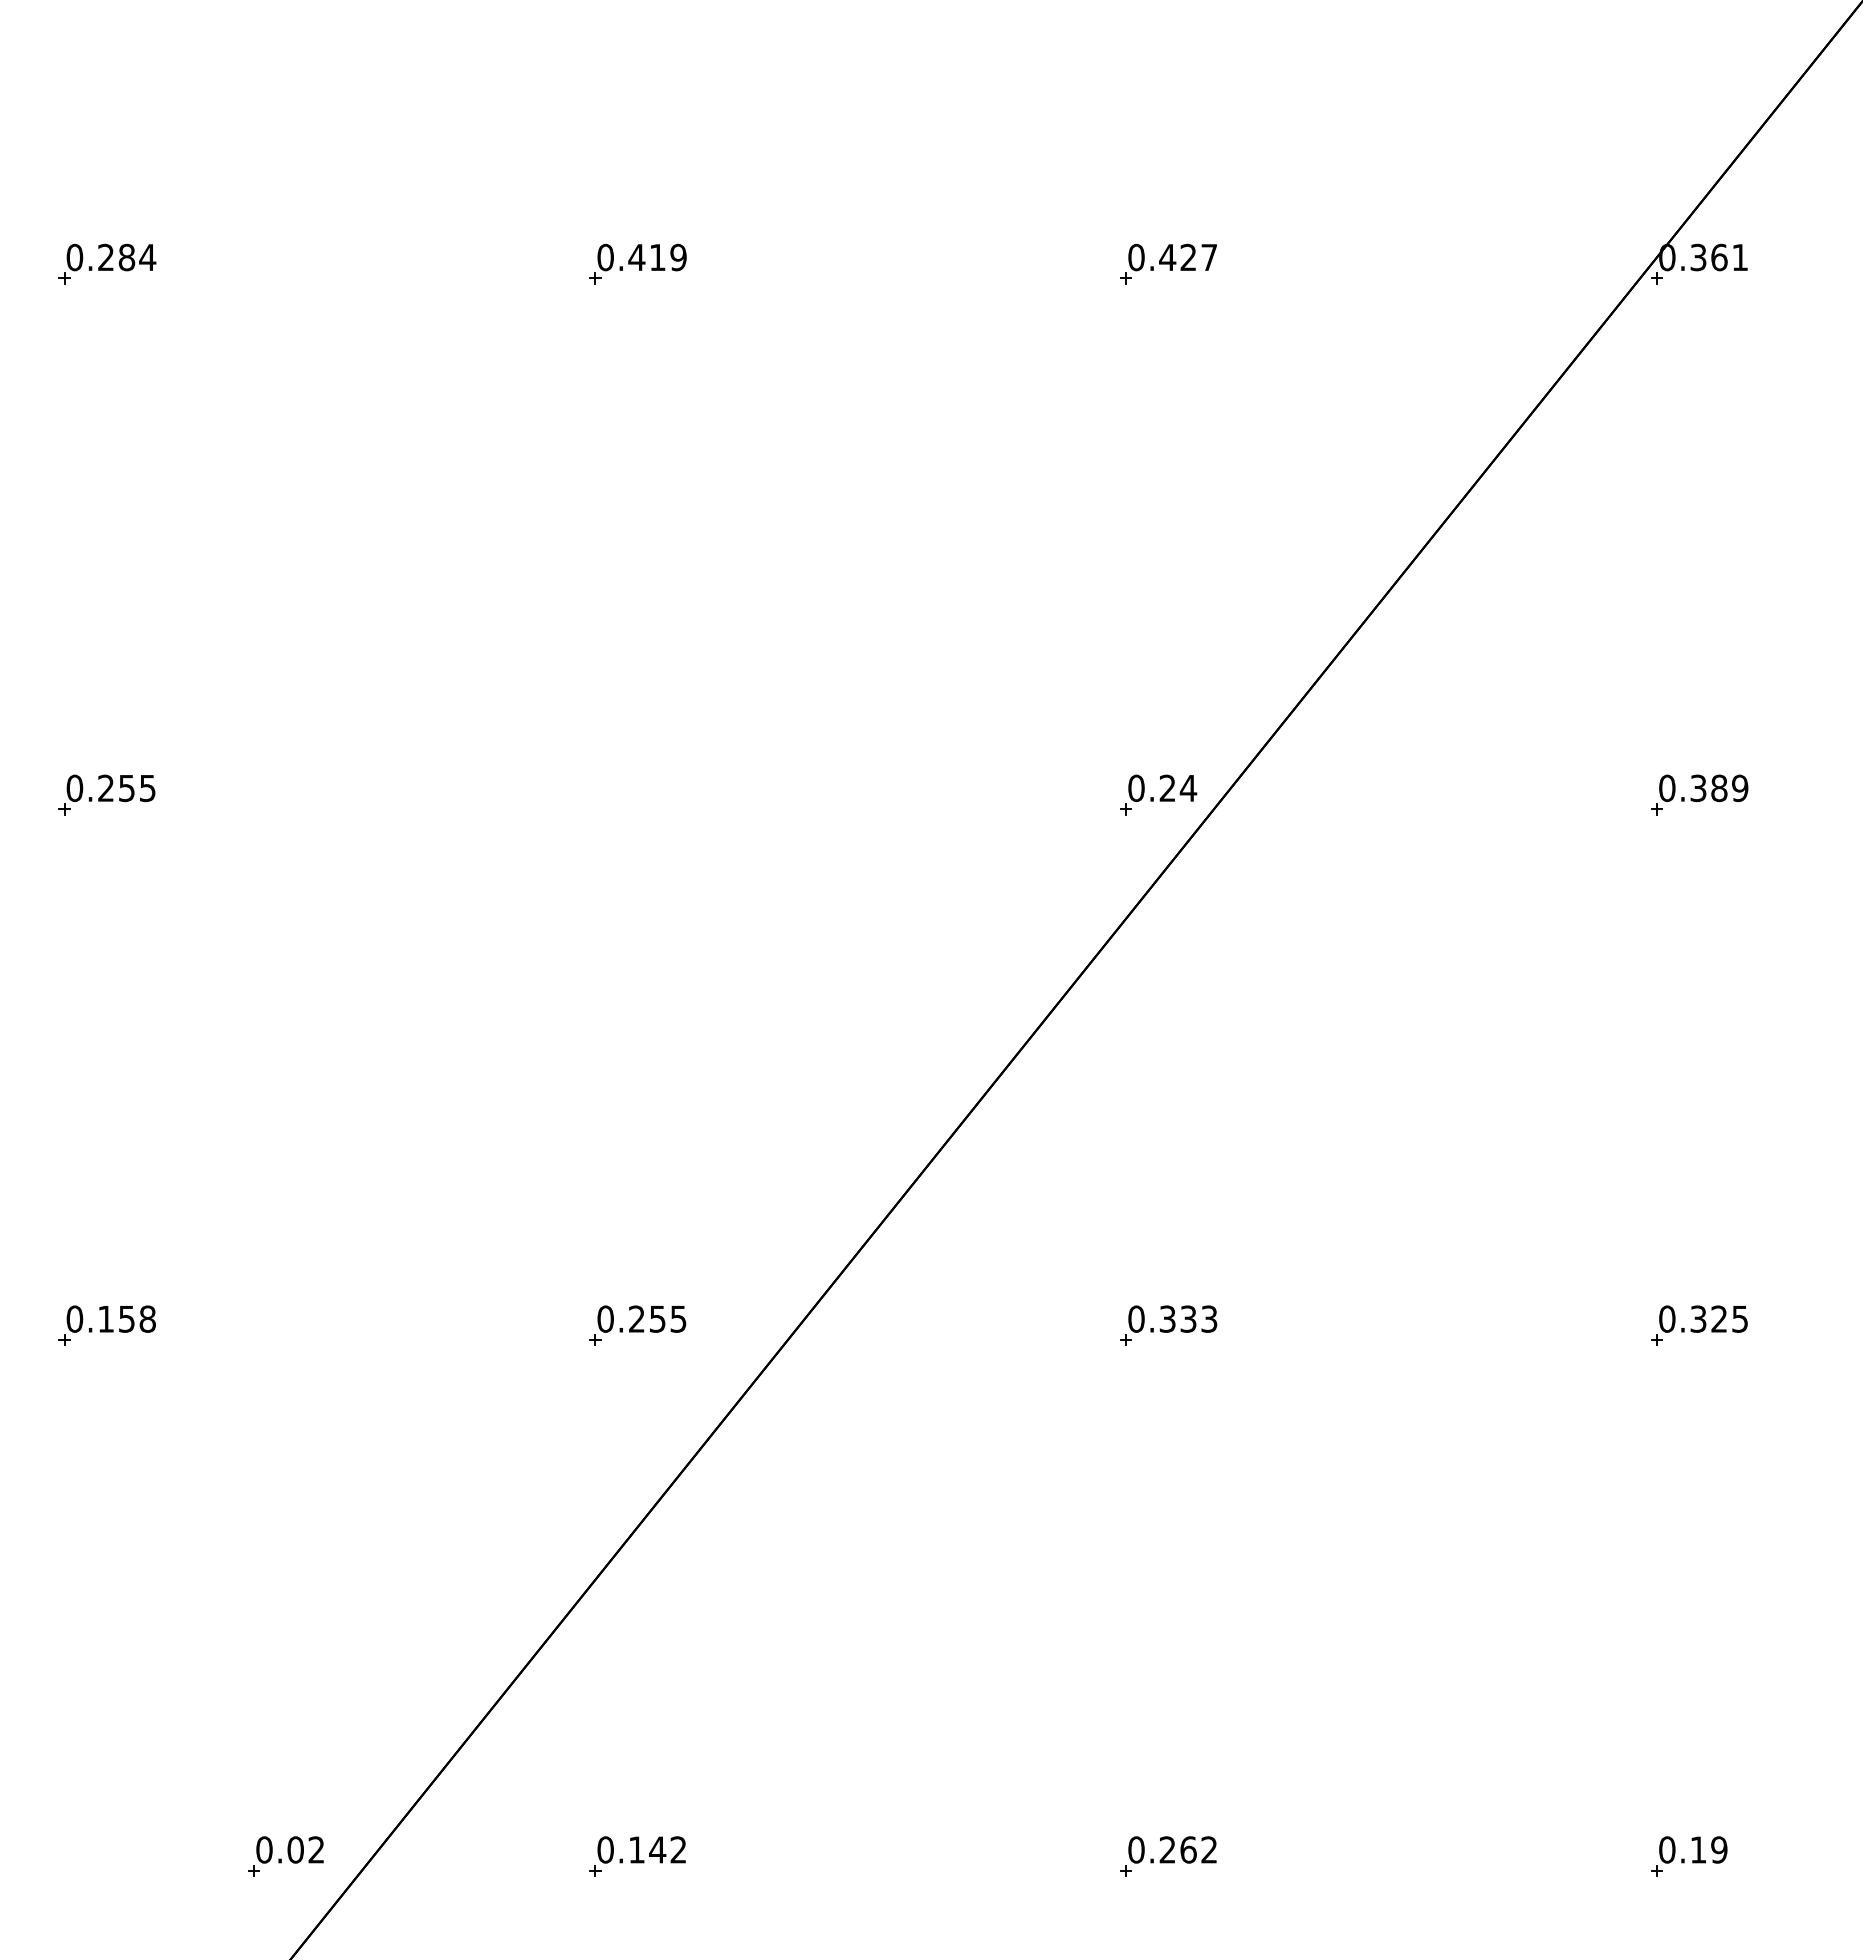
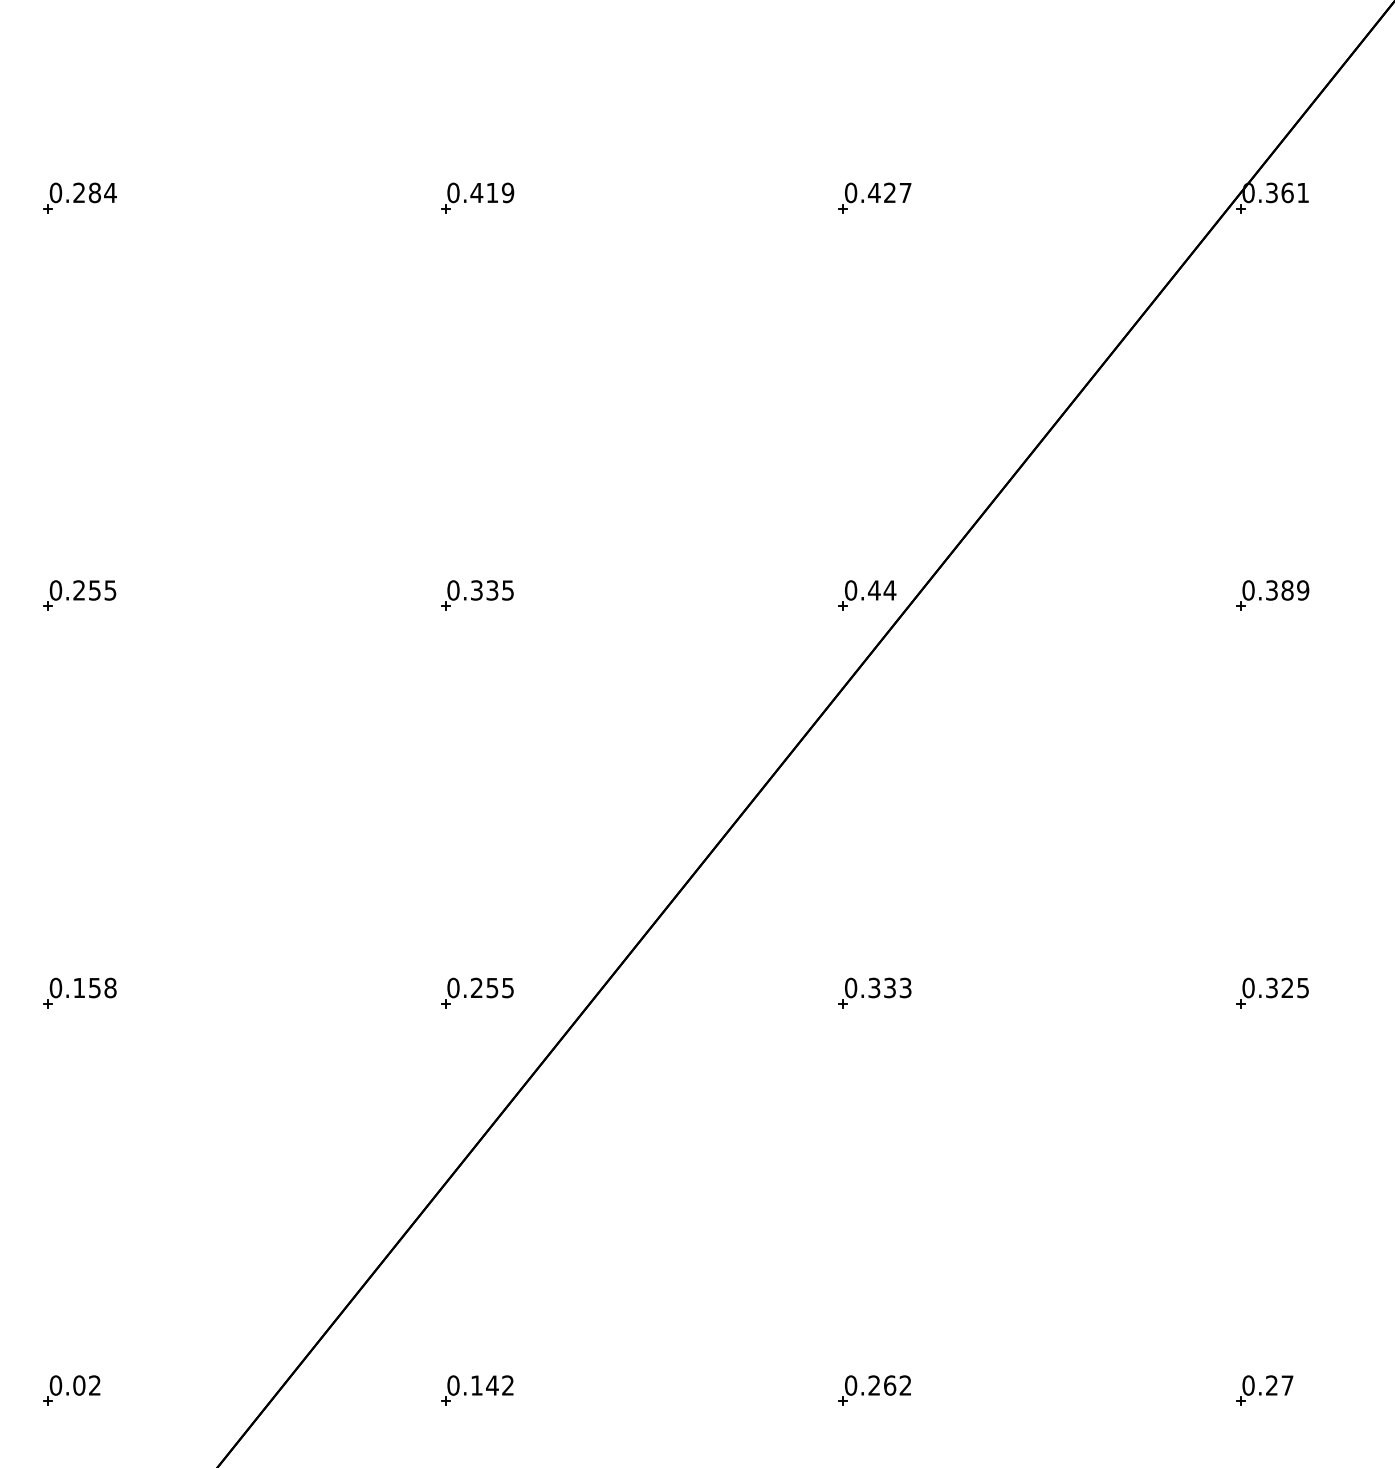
text: (1166, 788) -> (873, 590), 0.24 -> 0.44
part: (637, 795) -> (477, 595), added
text: (1708, 1849) -> (1279, 1385), 0.19 -> 0.27
part: (285, 1856) -> (71, 1390), moved

